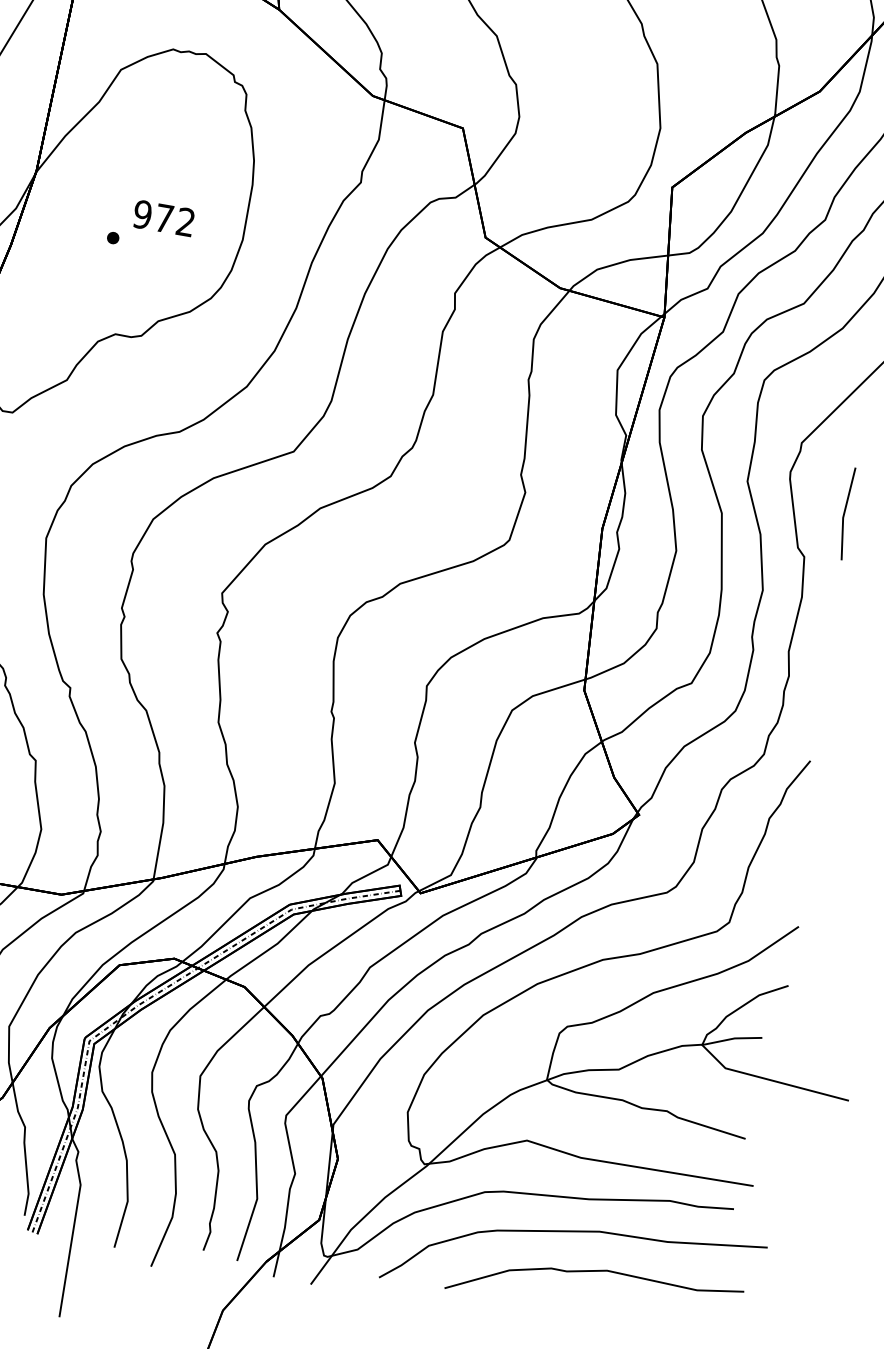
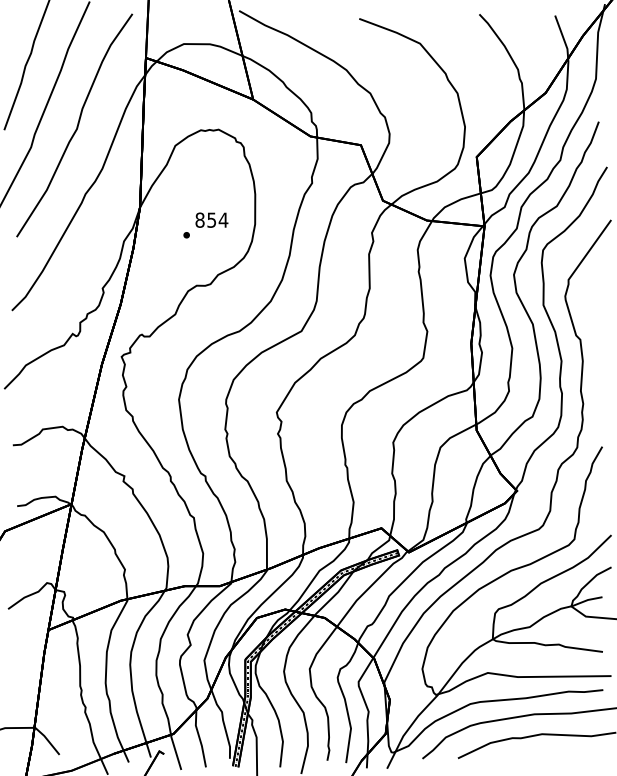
text: (163, 217) -> (211, 219), 972 -> 854
line: (846, 514) -> (598, 313), removed

